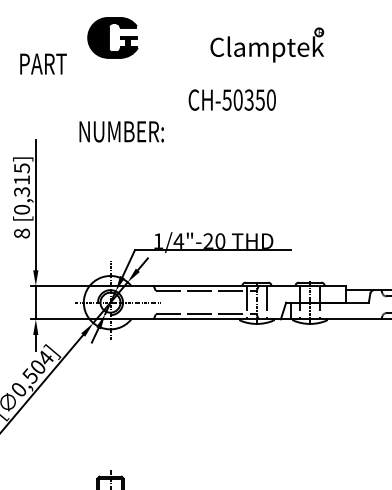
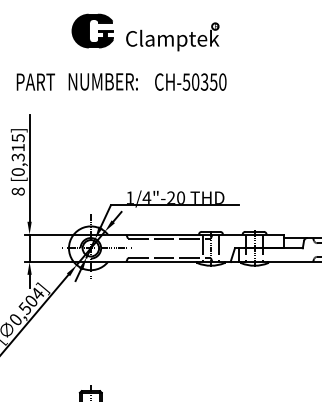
part: (267, 44) -> (172, 36), moved
text: (43, 63) -> (35, 81), moved
text: (121, 131) -> (103, 81), moved

